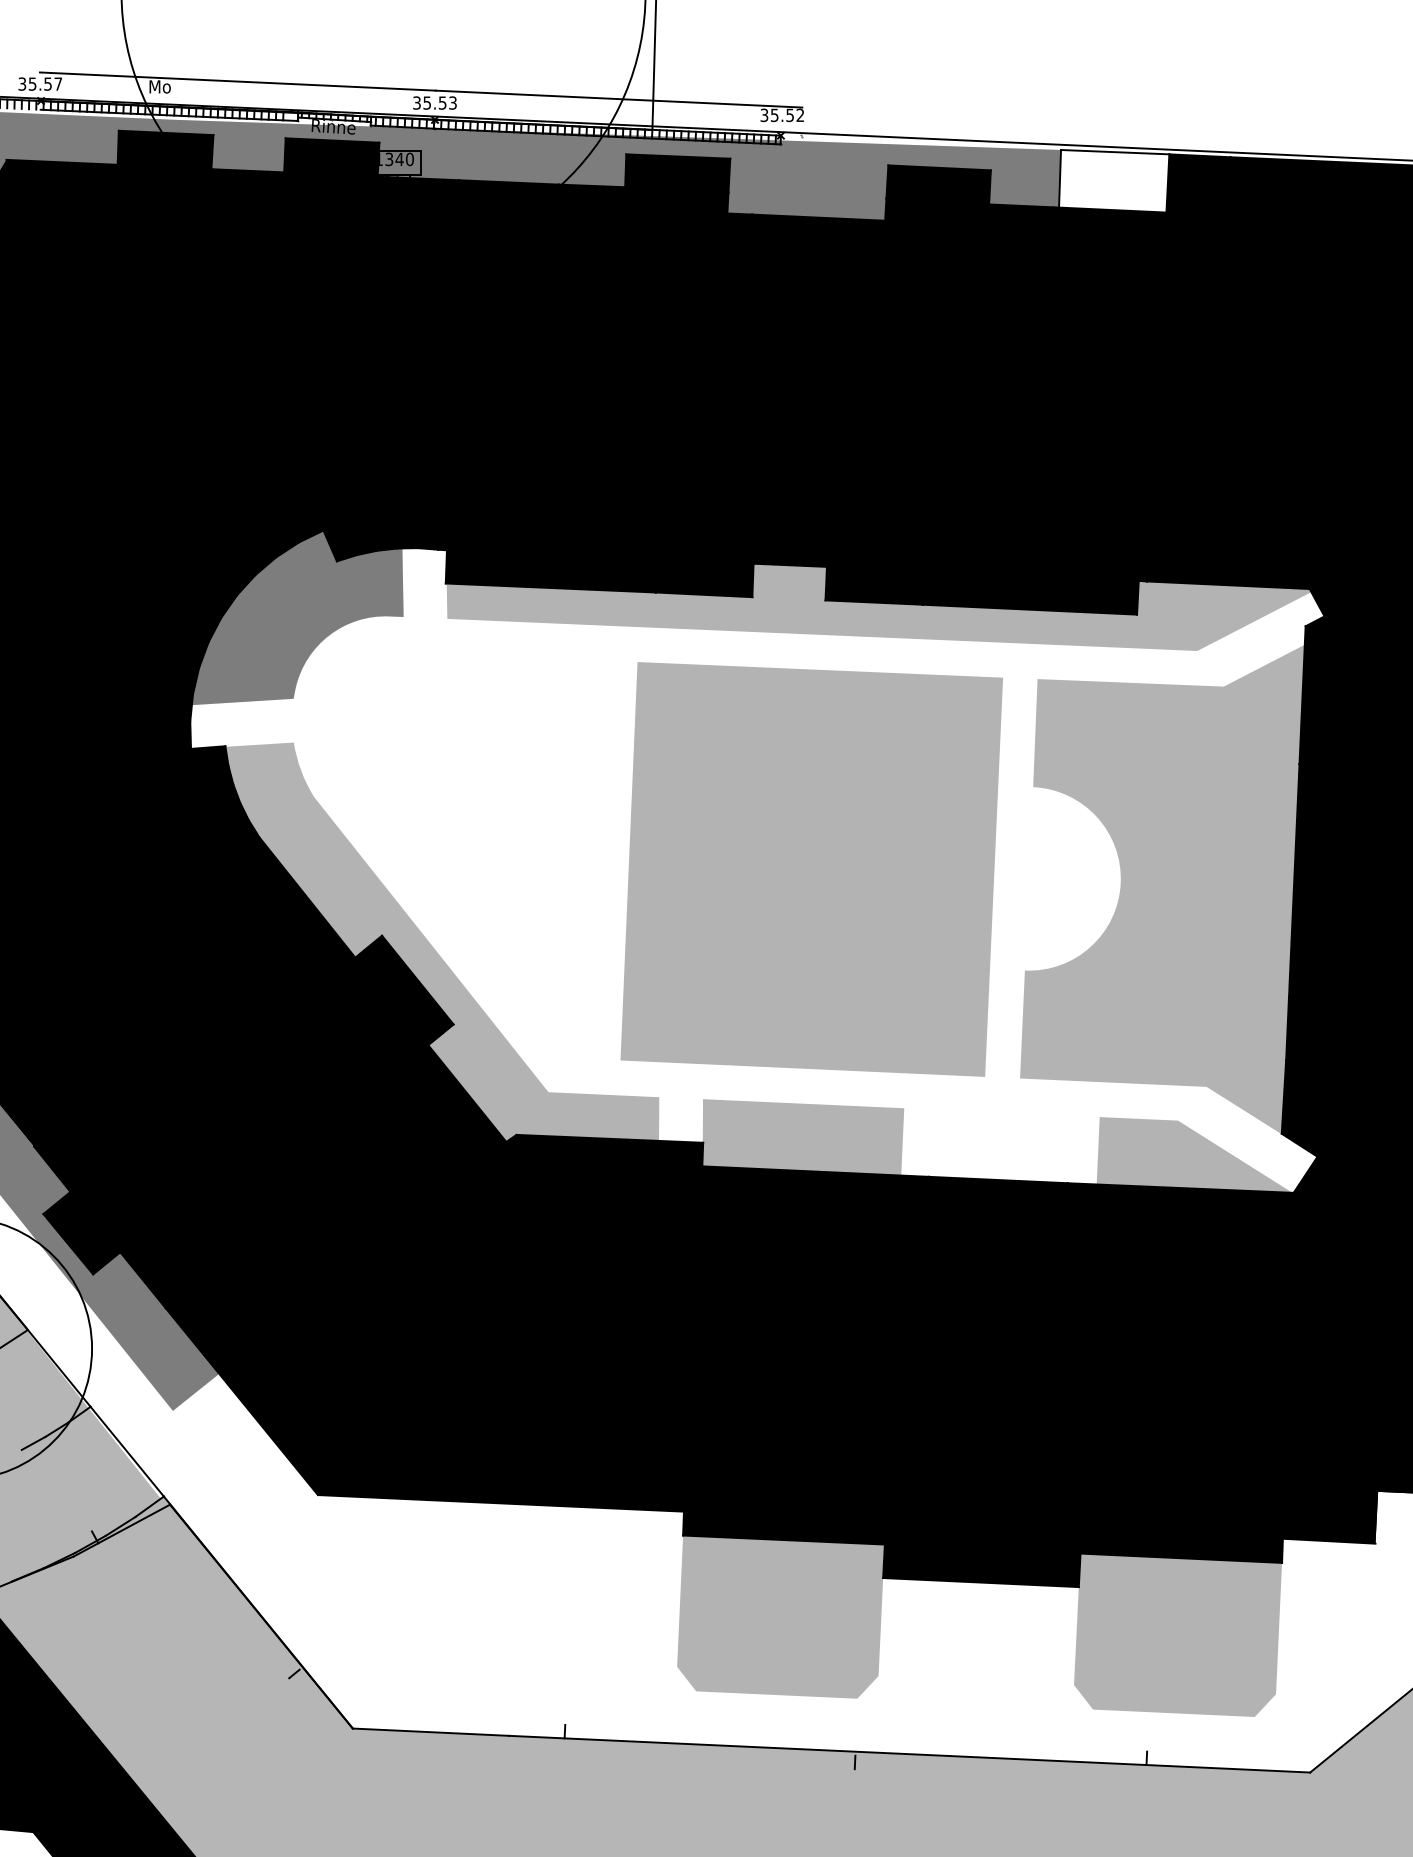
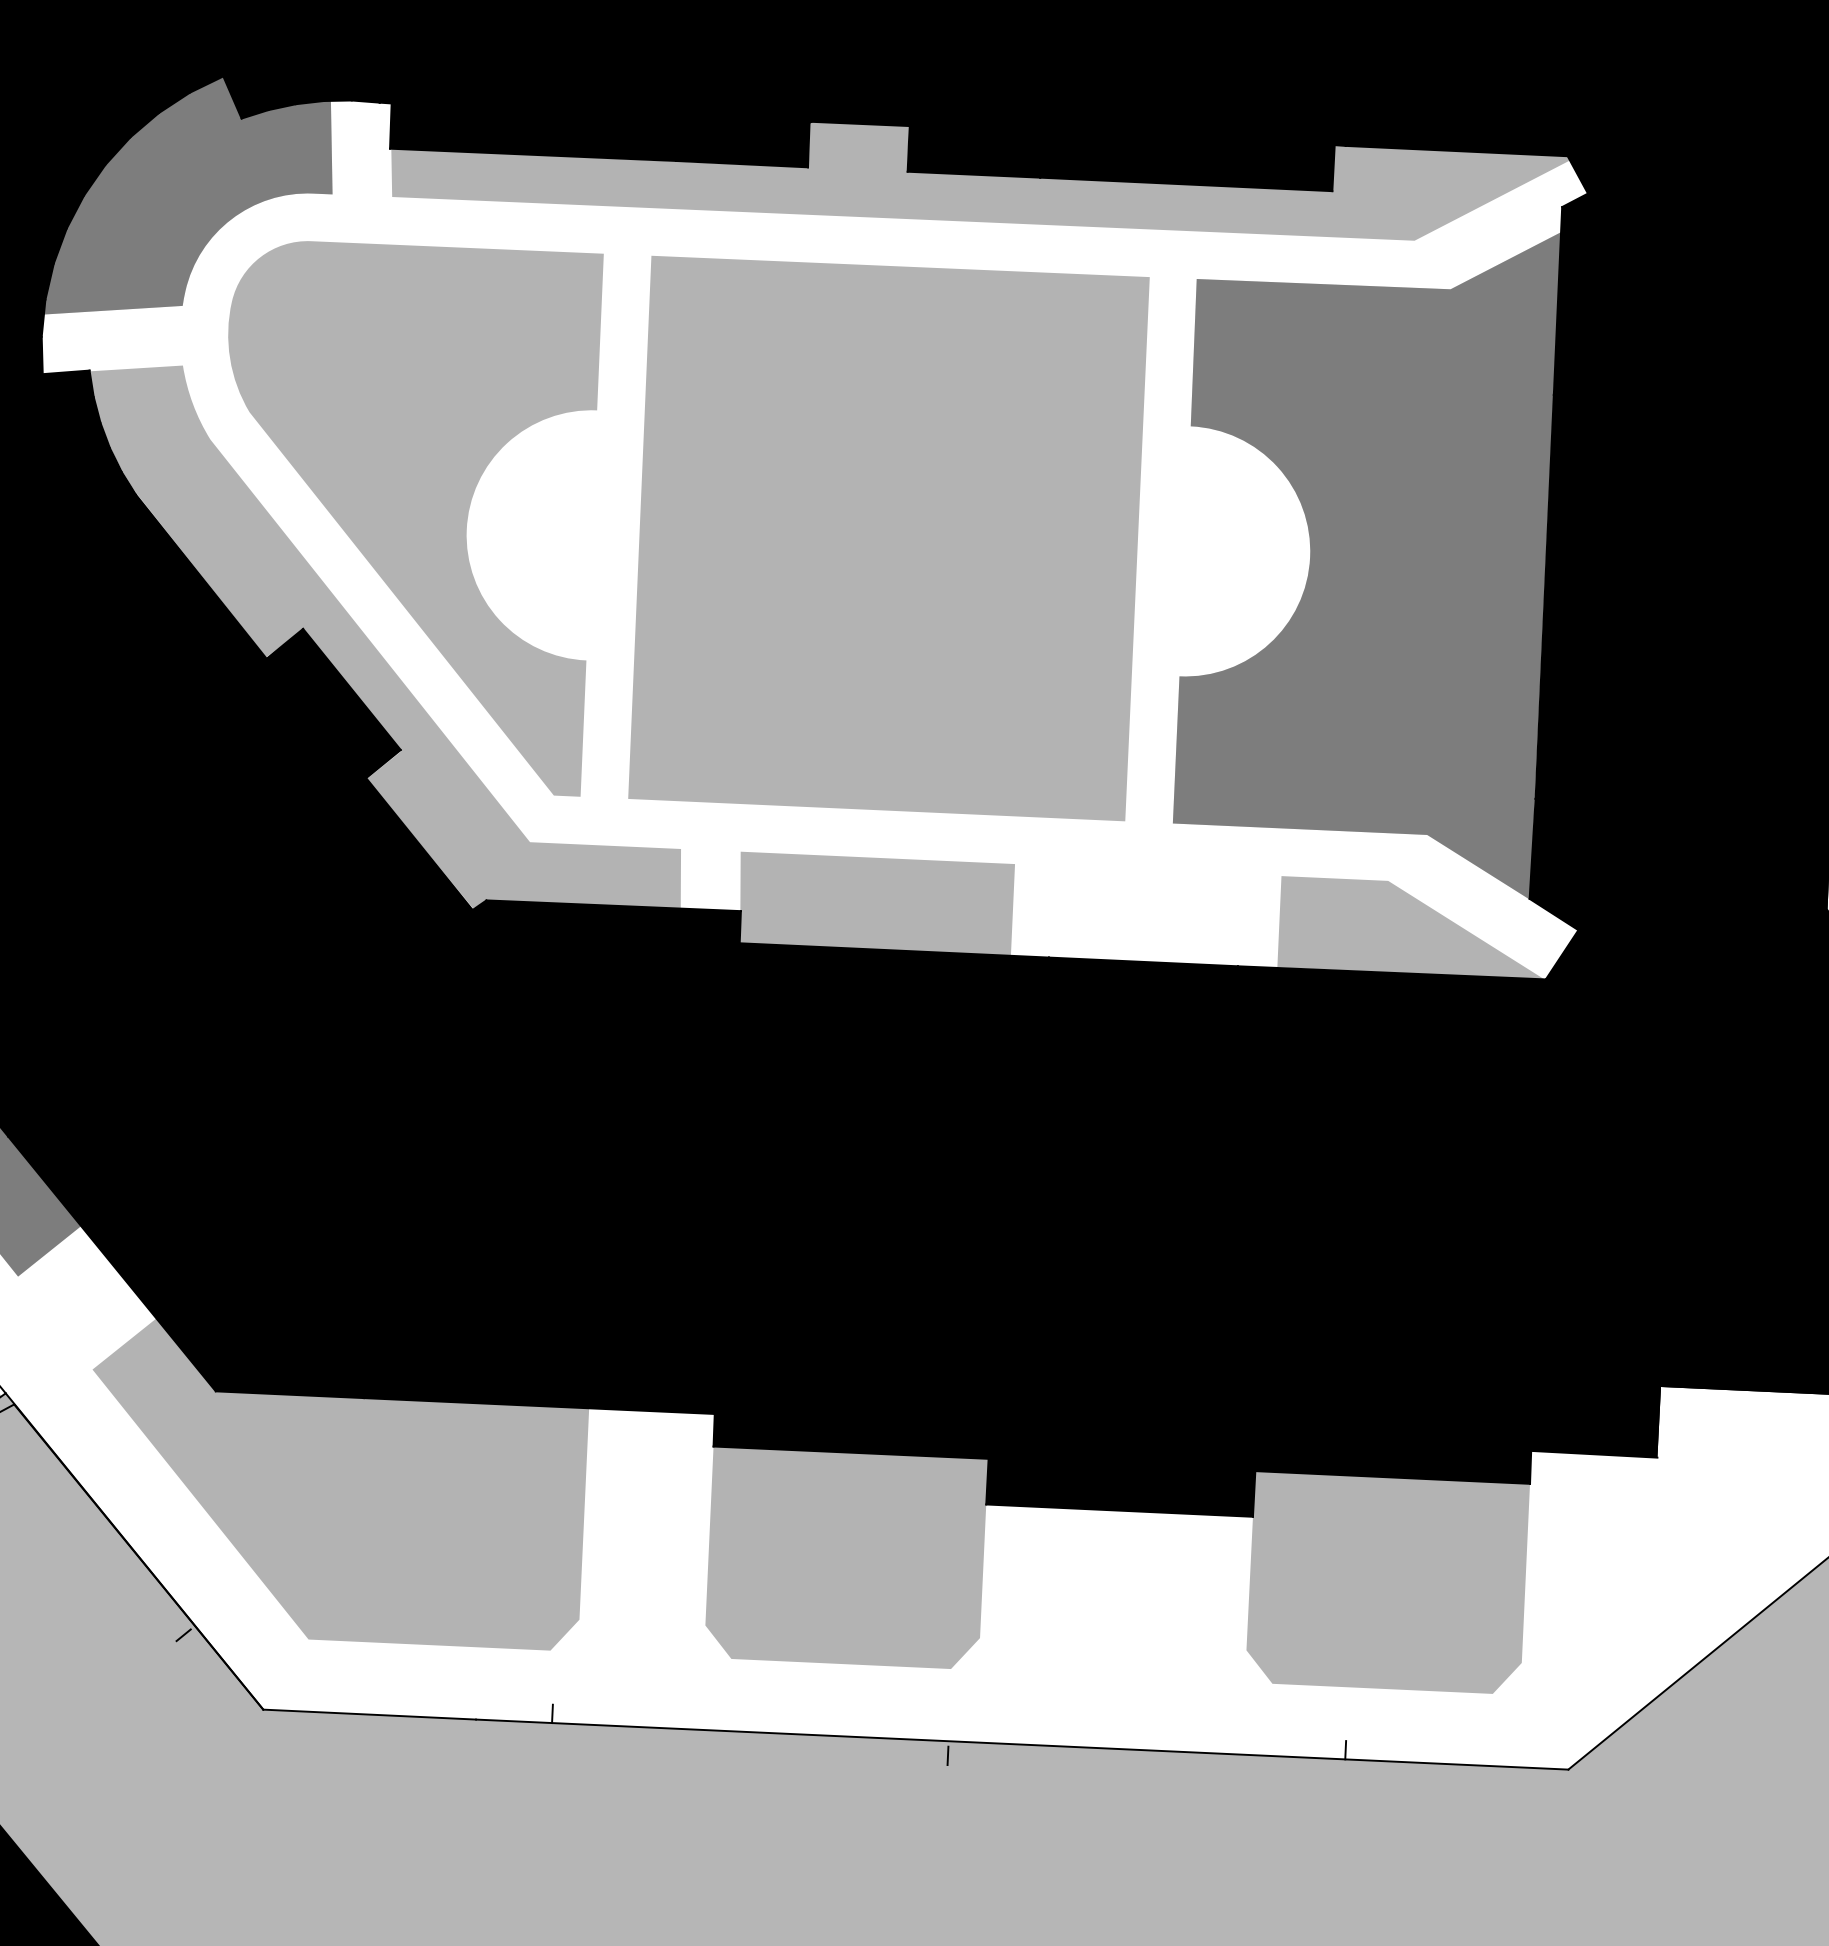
part: (464, 854) -> (415, 518), added
fill: (1162, 889) -> (1367, 565), added
fill: (409, 1563) -> (340, 1484), added

